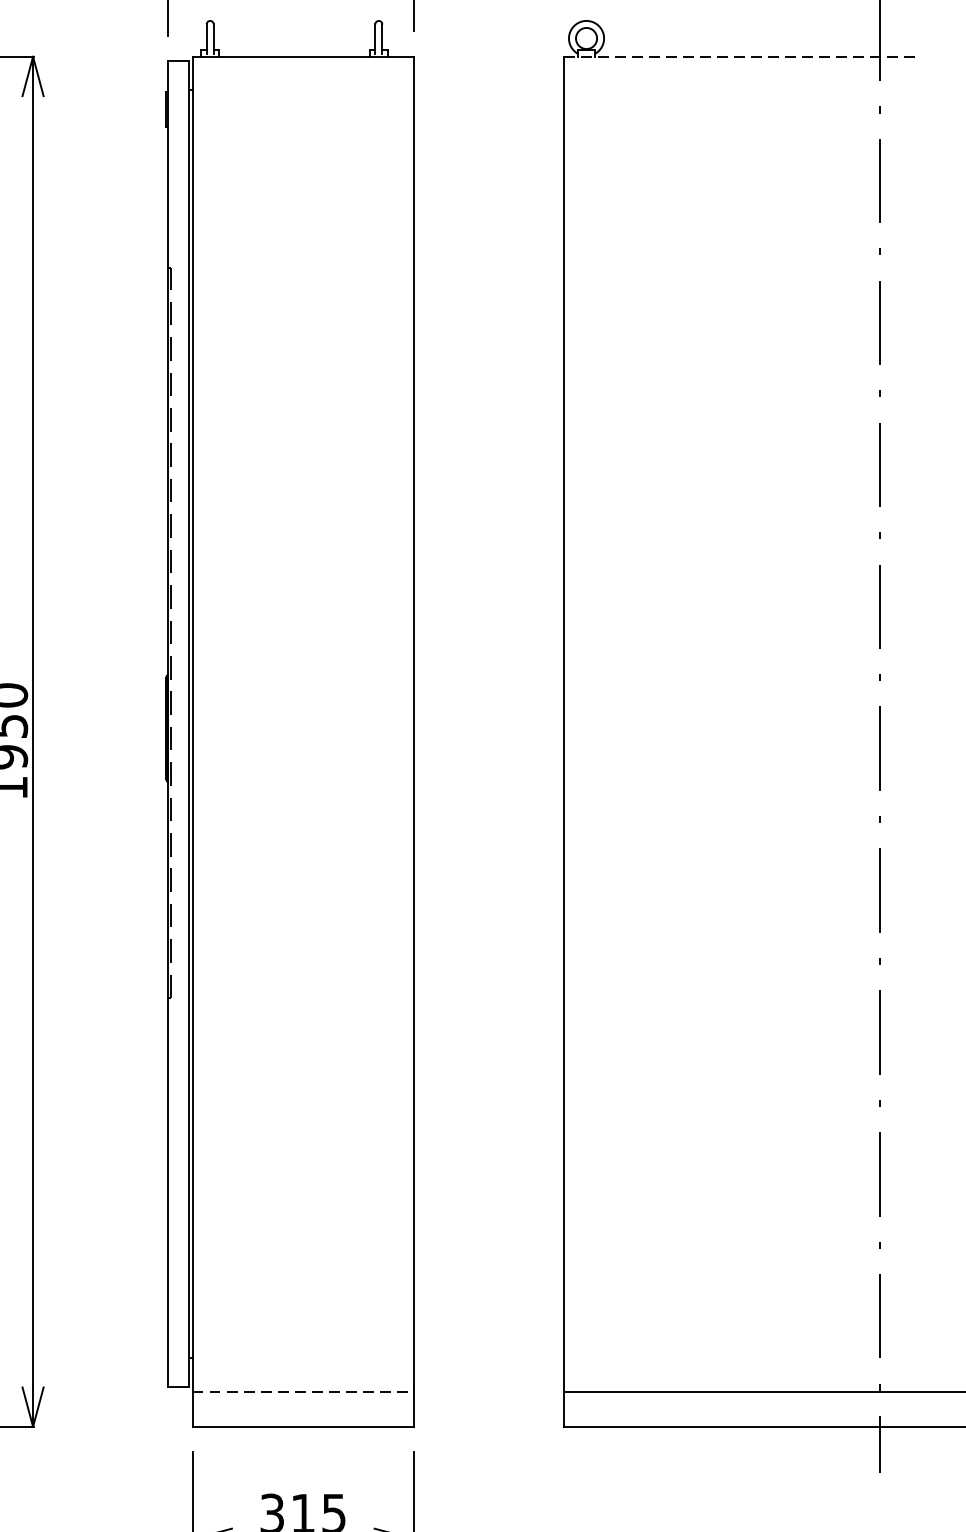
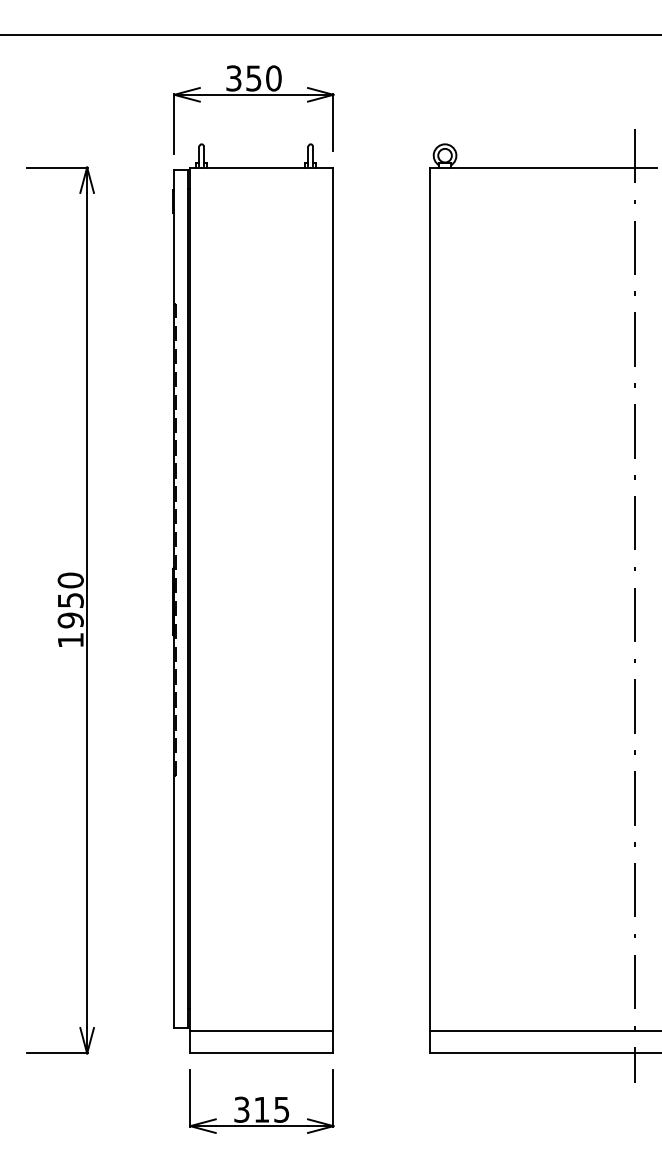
line: (738, 56) -> (543, 167), dashed -> solid
line: (302, 1391) -> (261, 1030), dashed -> solid

